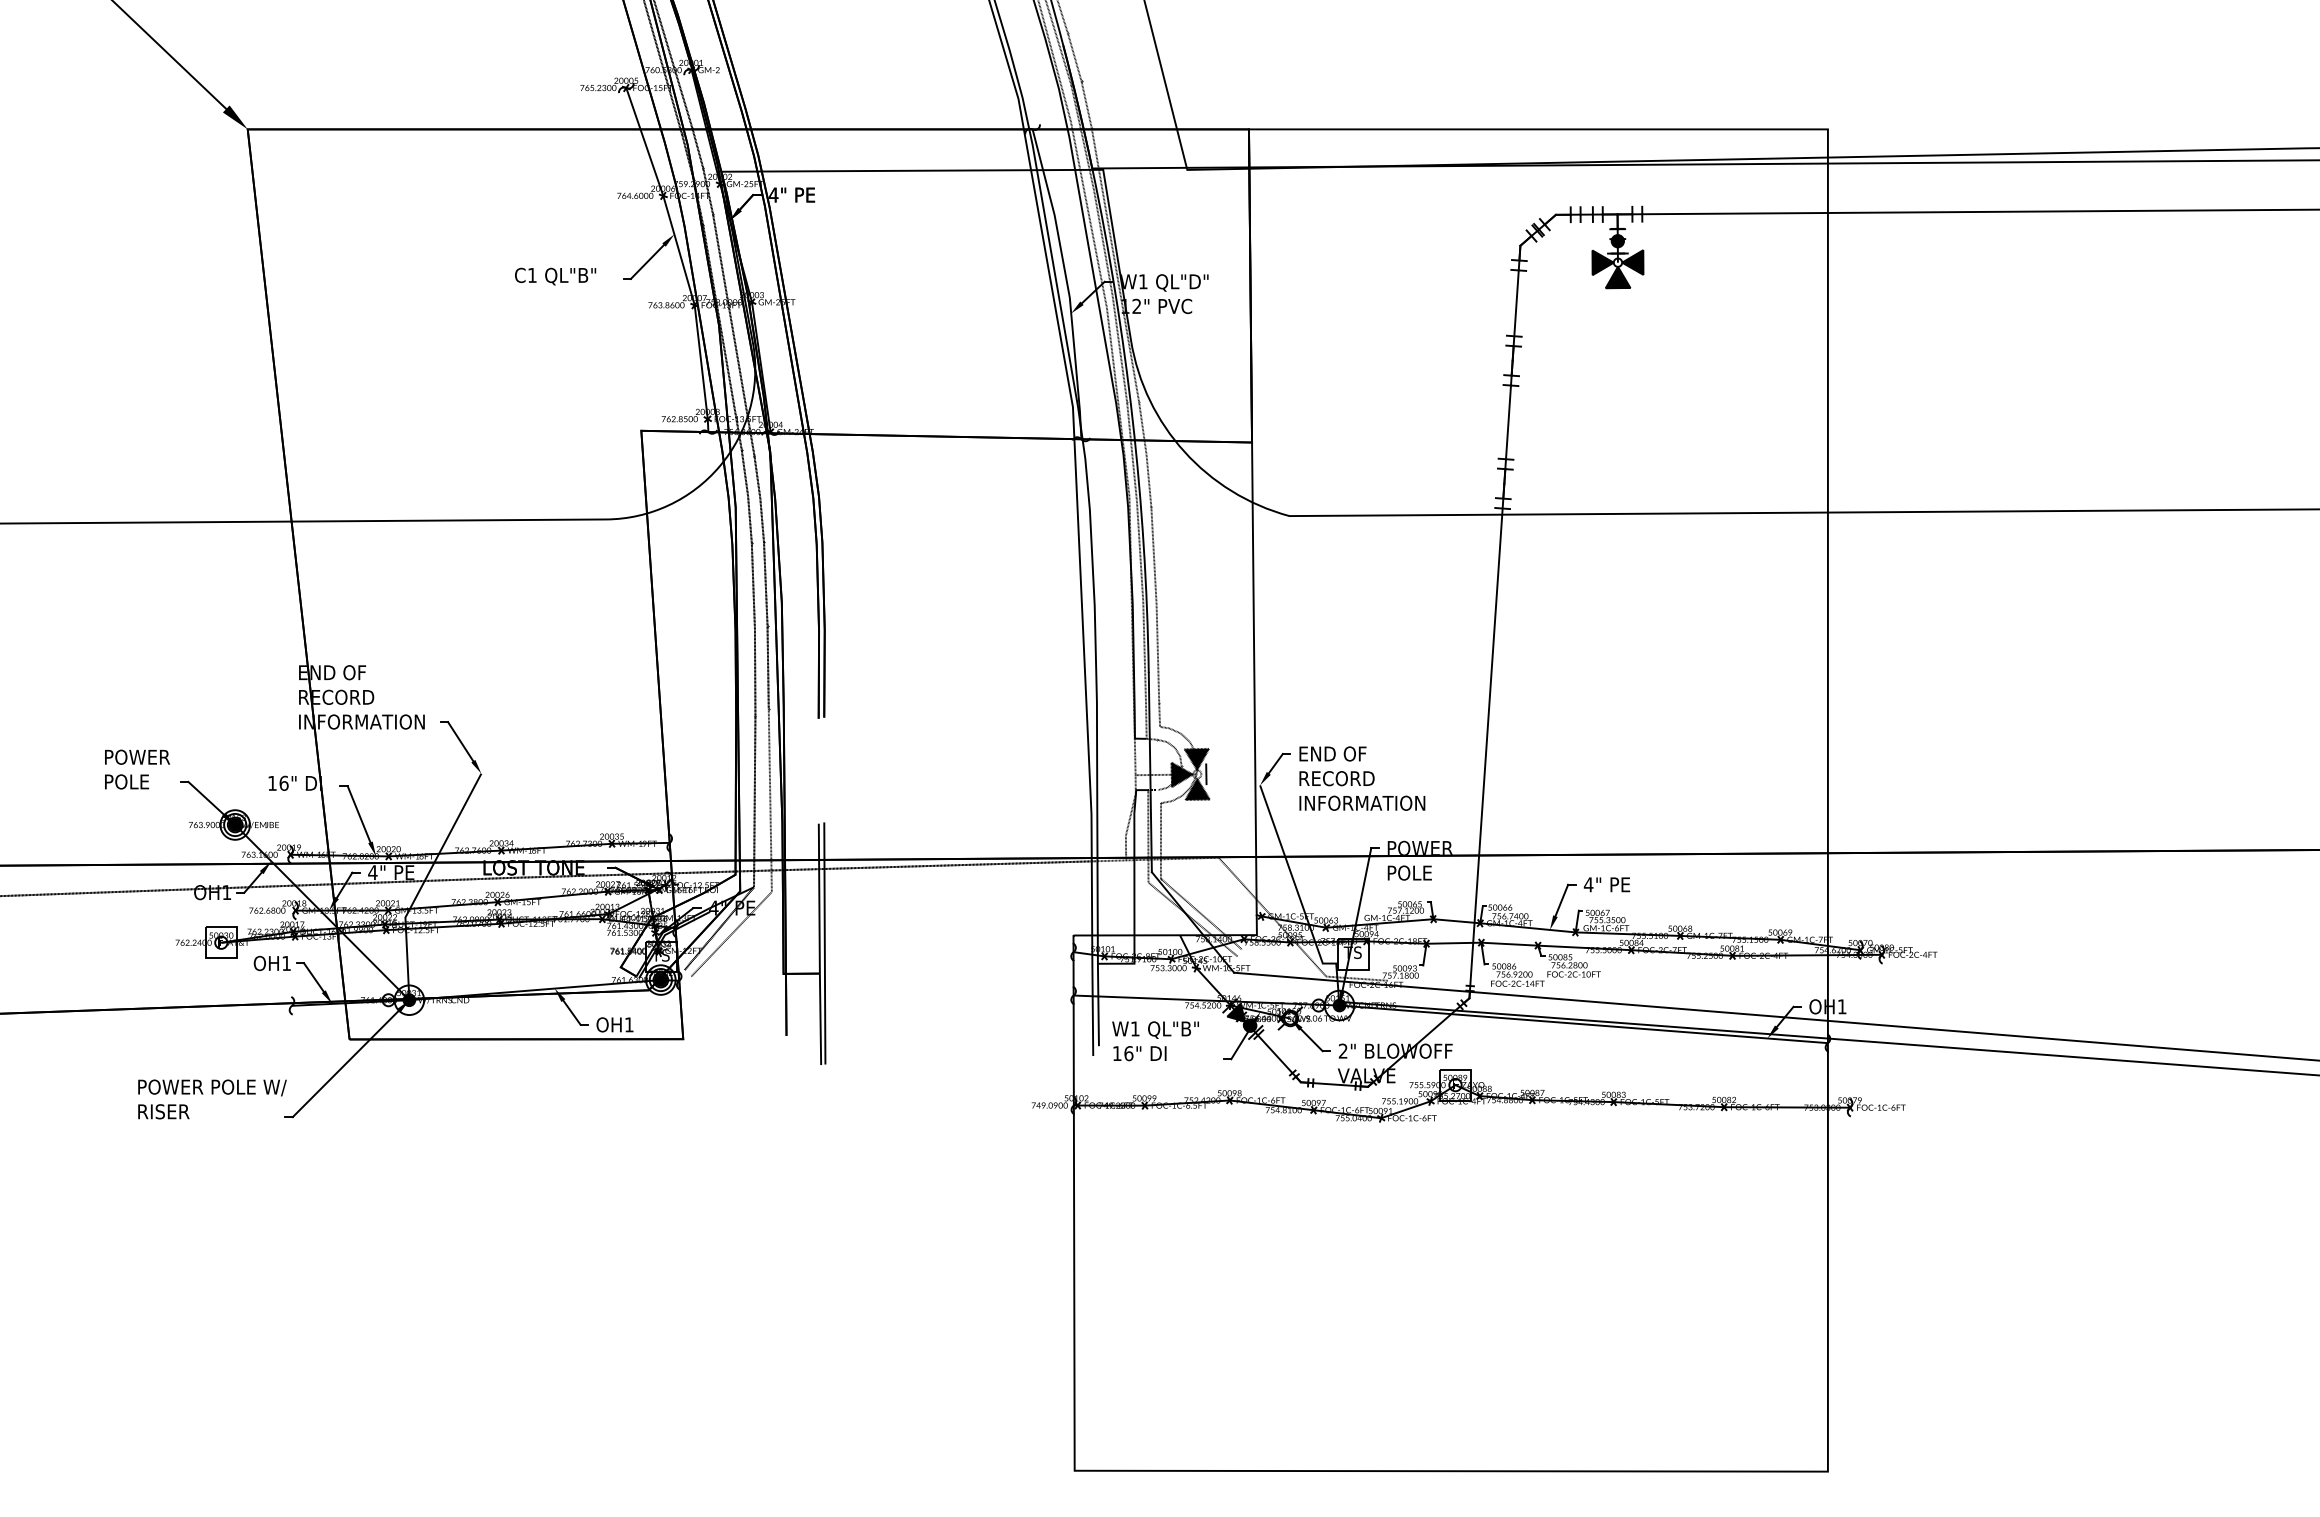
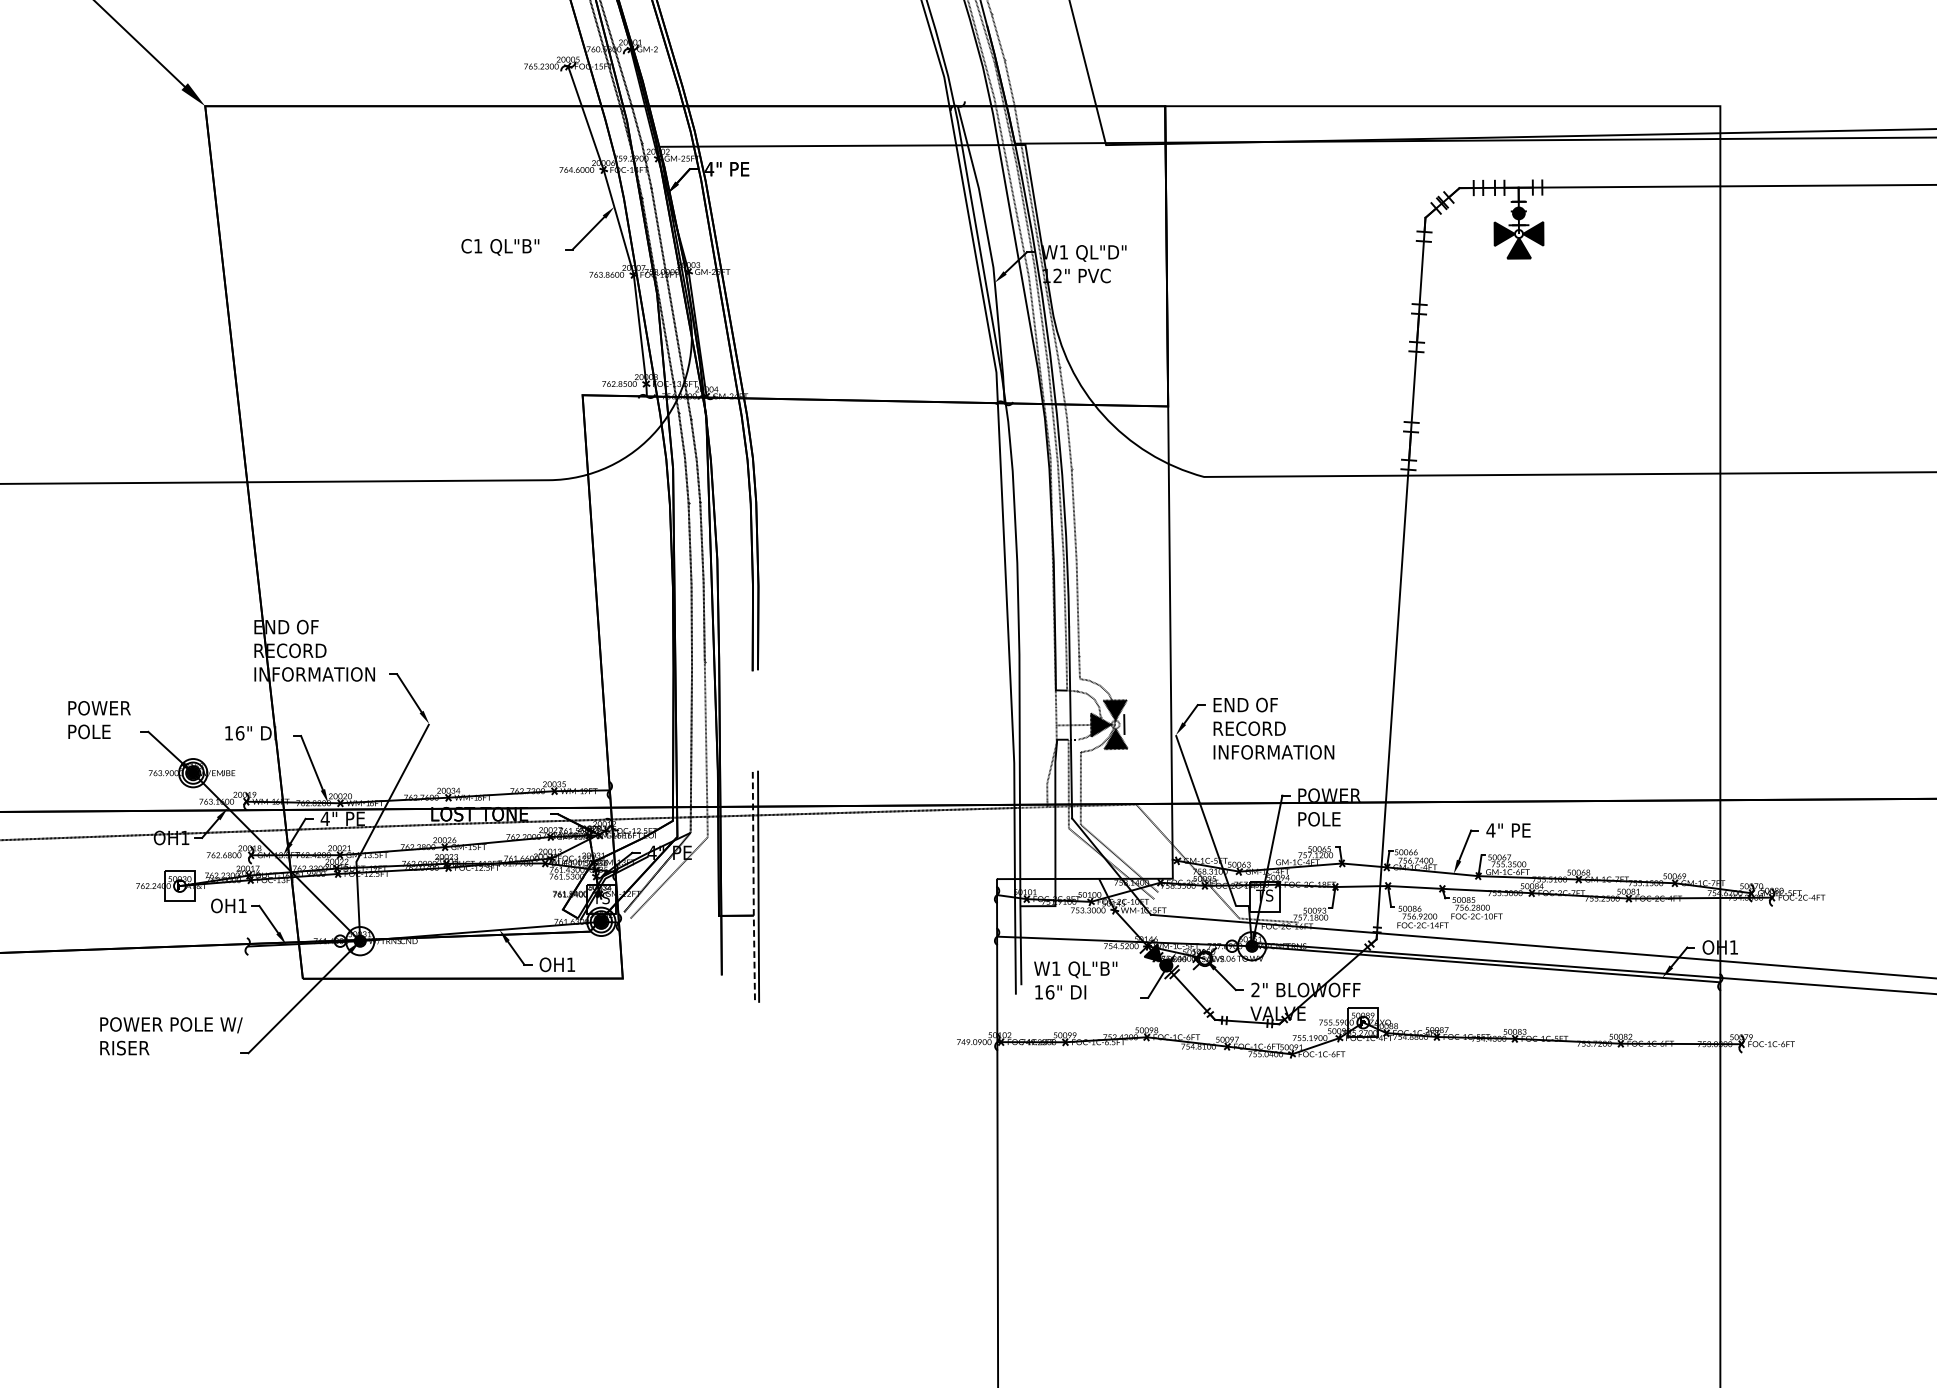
line: (819, 945) -> (753, 888), solid -> dashed

